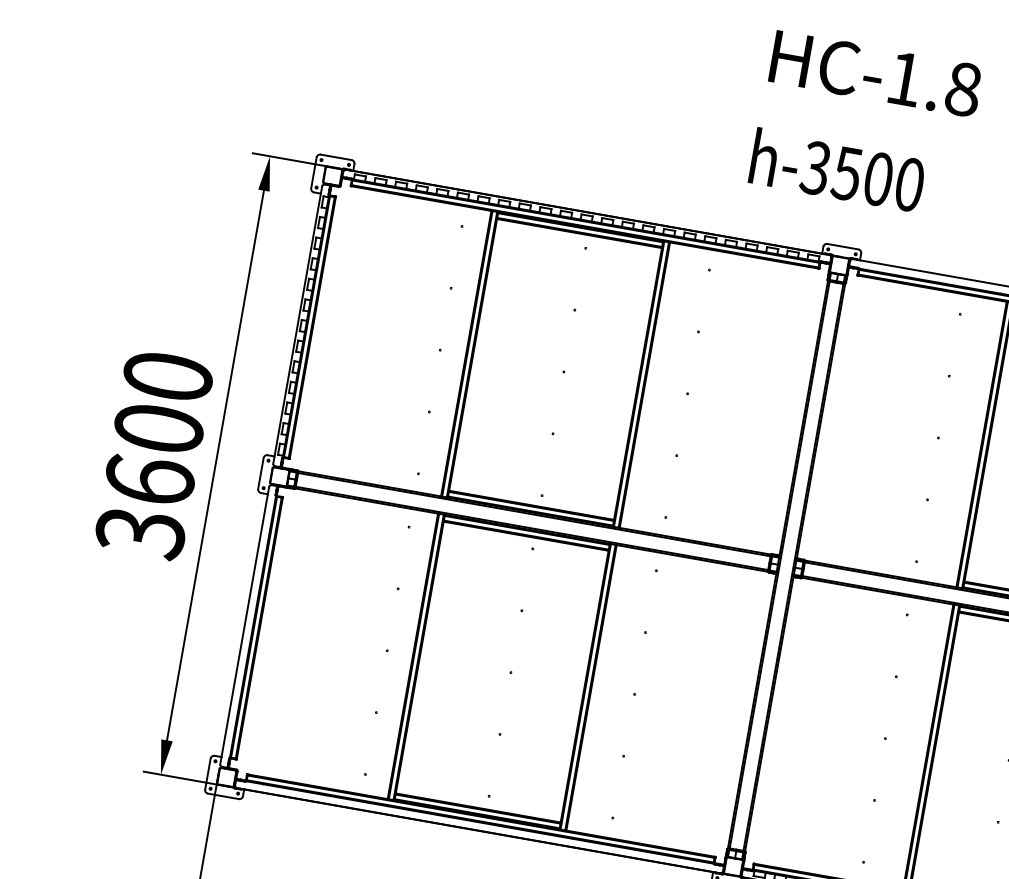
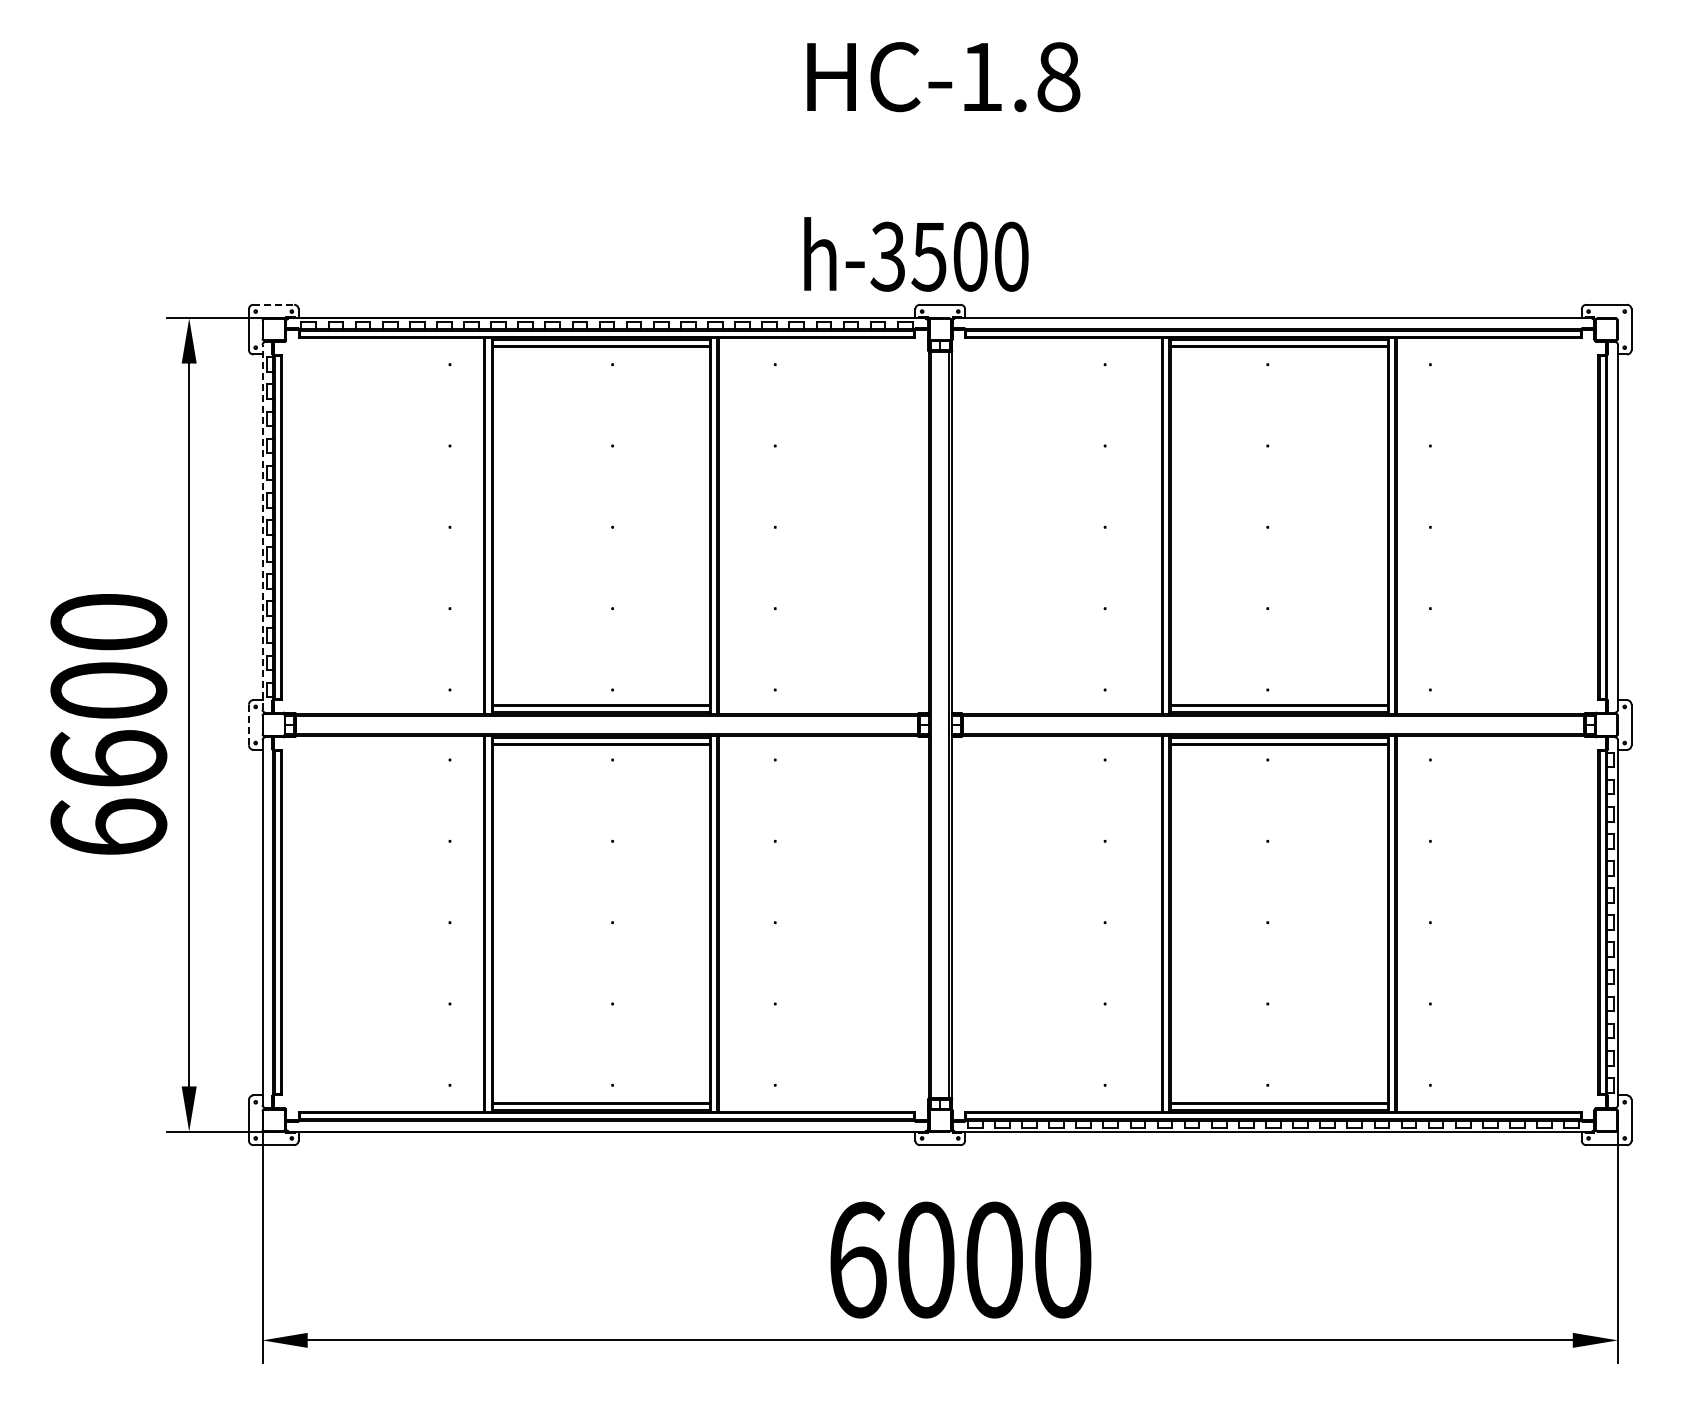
line: (336, 157) -> (274, 304), solid -> dashed
text: (837, 170) -> (916, 254), moved
line: (297, 324) -> (262, 526), solid -> dashed
line: (260, 473) -> (248, 724), solid -> dashed
text: (140, 532) -> (108, 827), 3600 -> 6600

